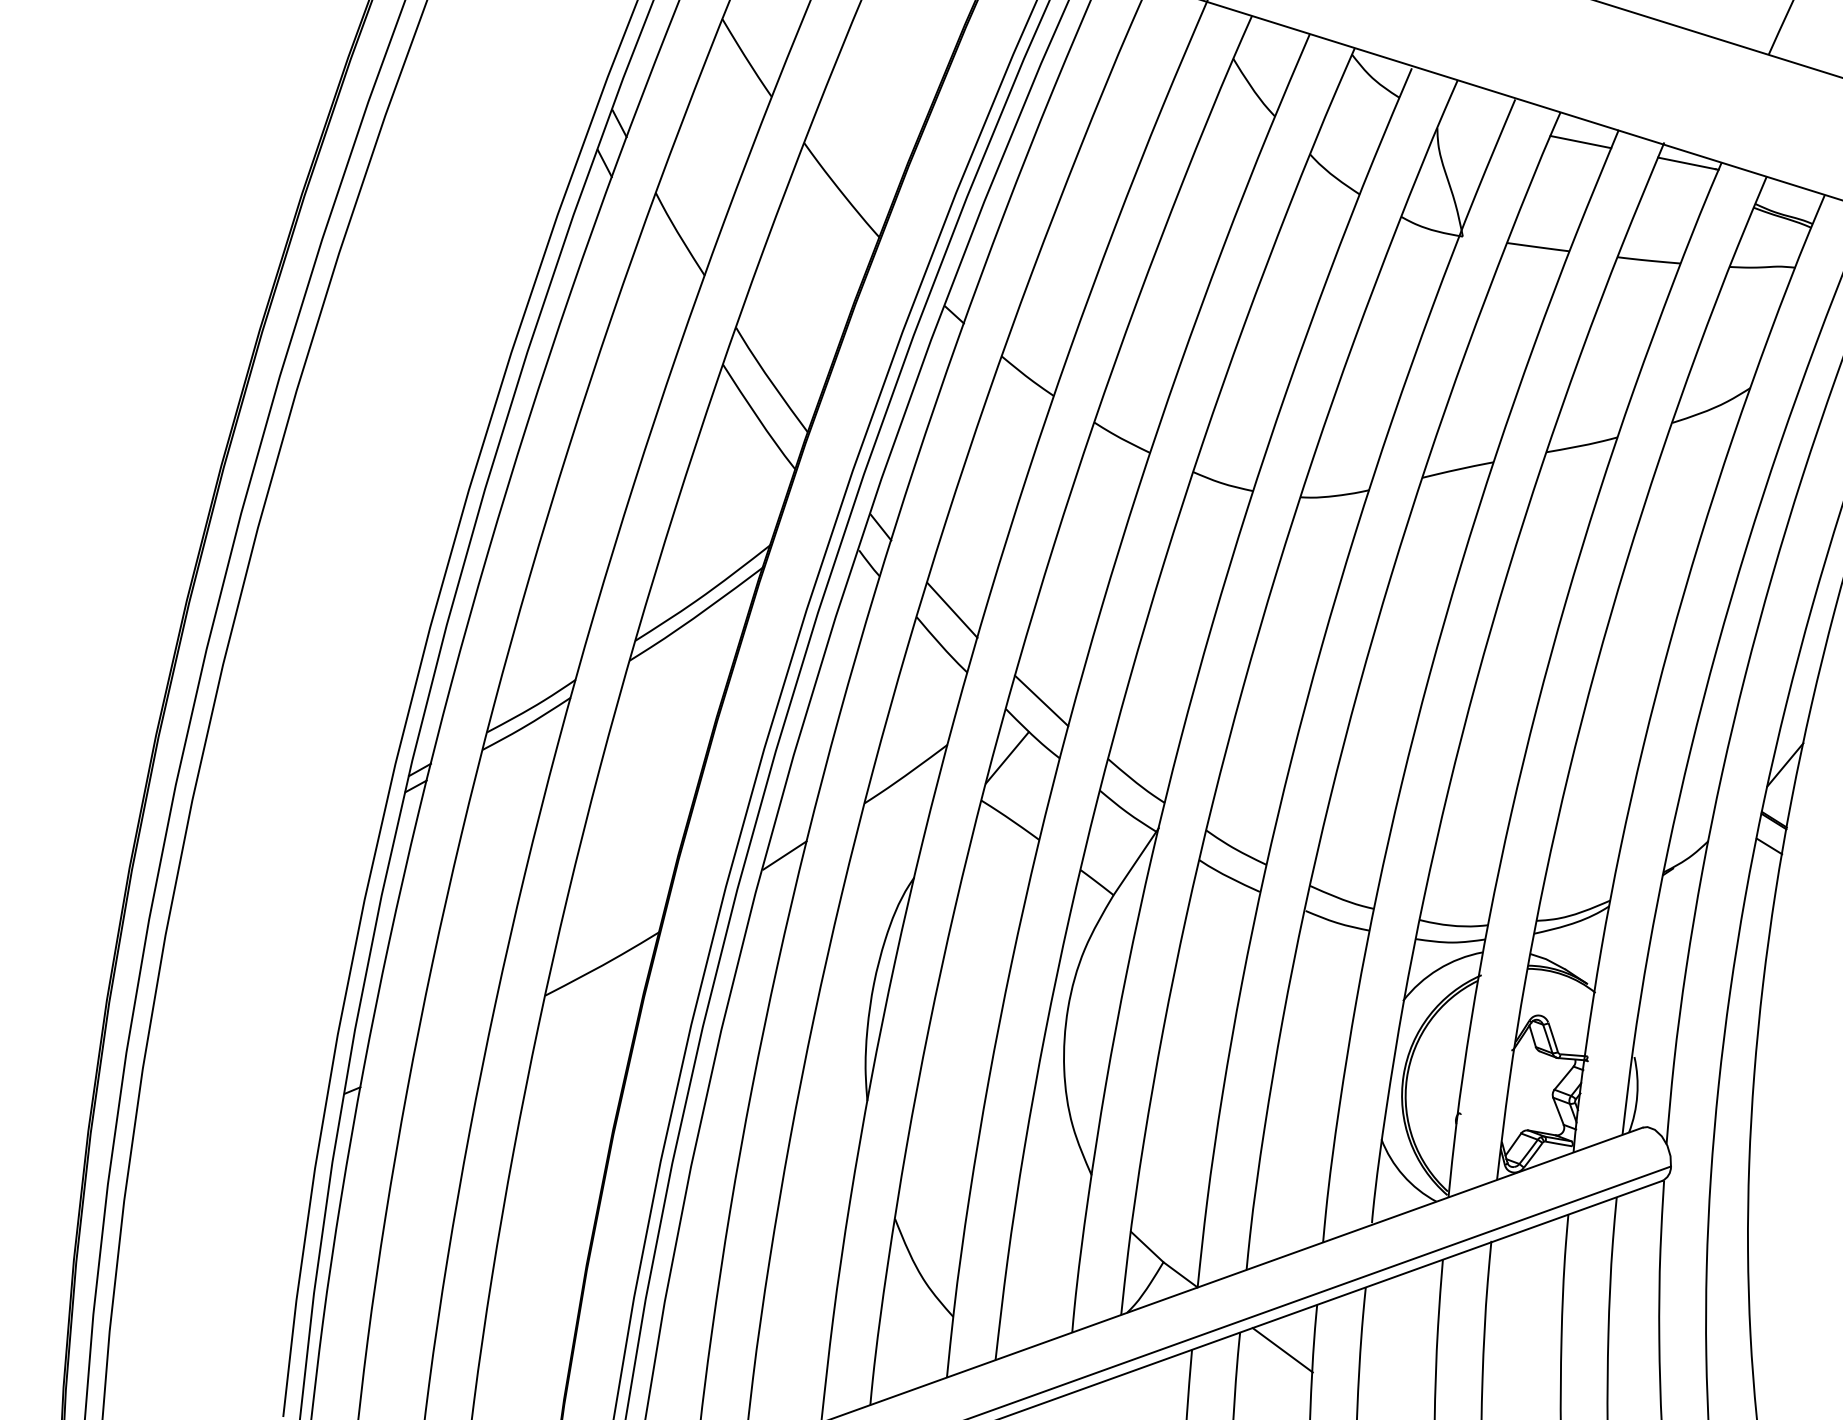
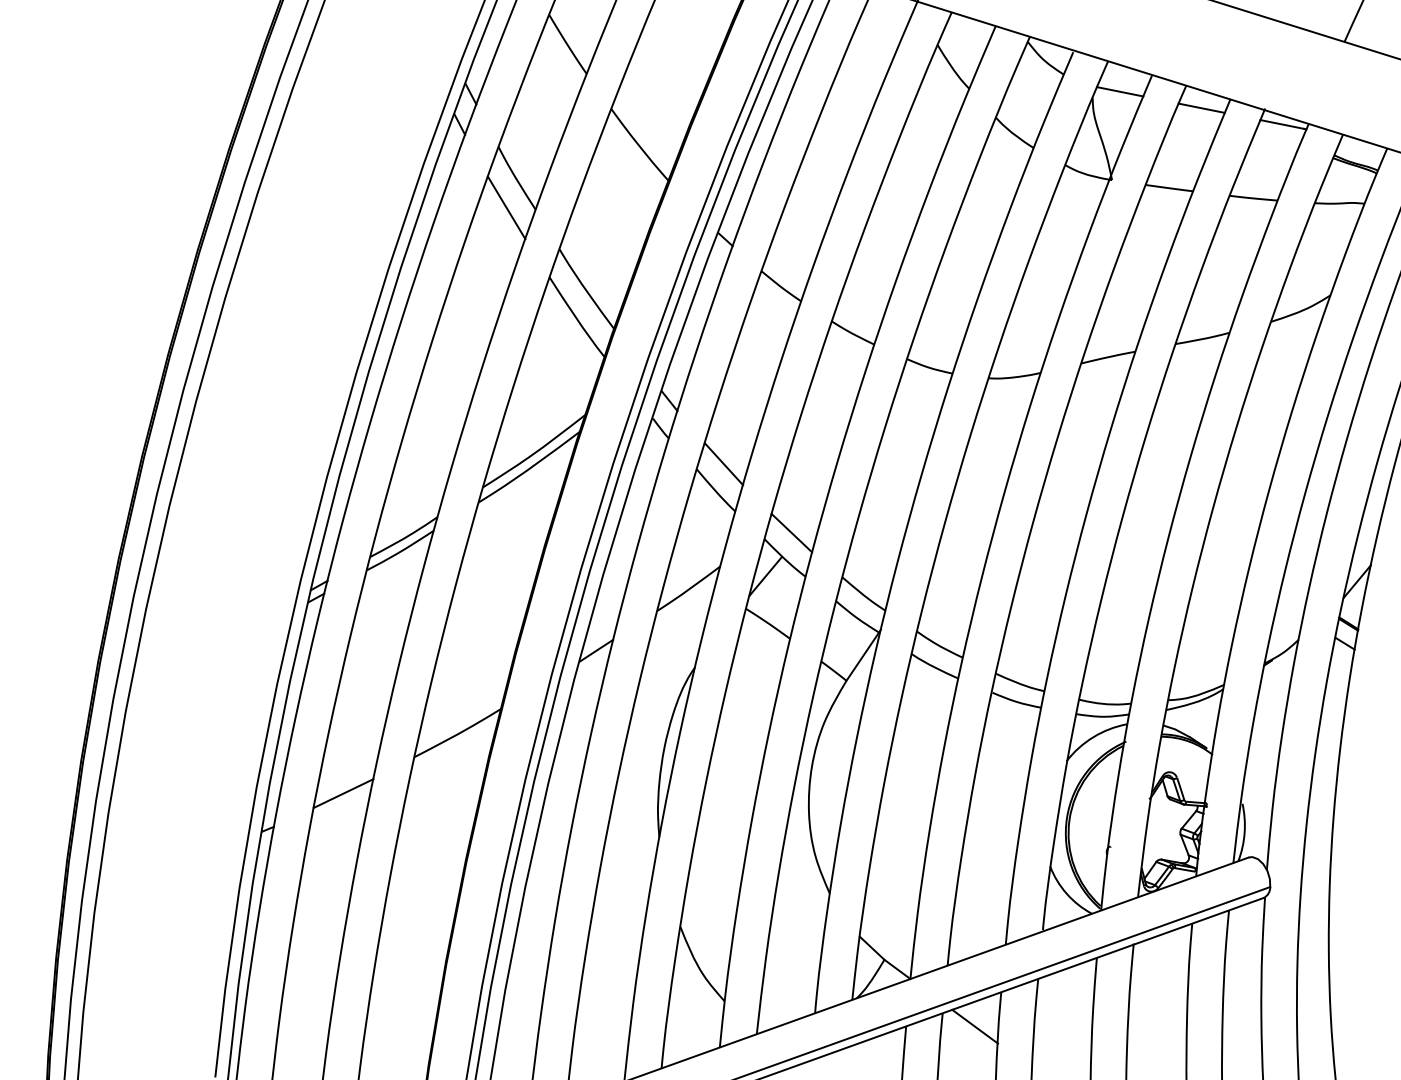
line: (1473, 120) -> (1120, 91), added
line: (666, 273) -> (506, 208), added
line: (451, 1043) -> (343, 793), added

